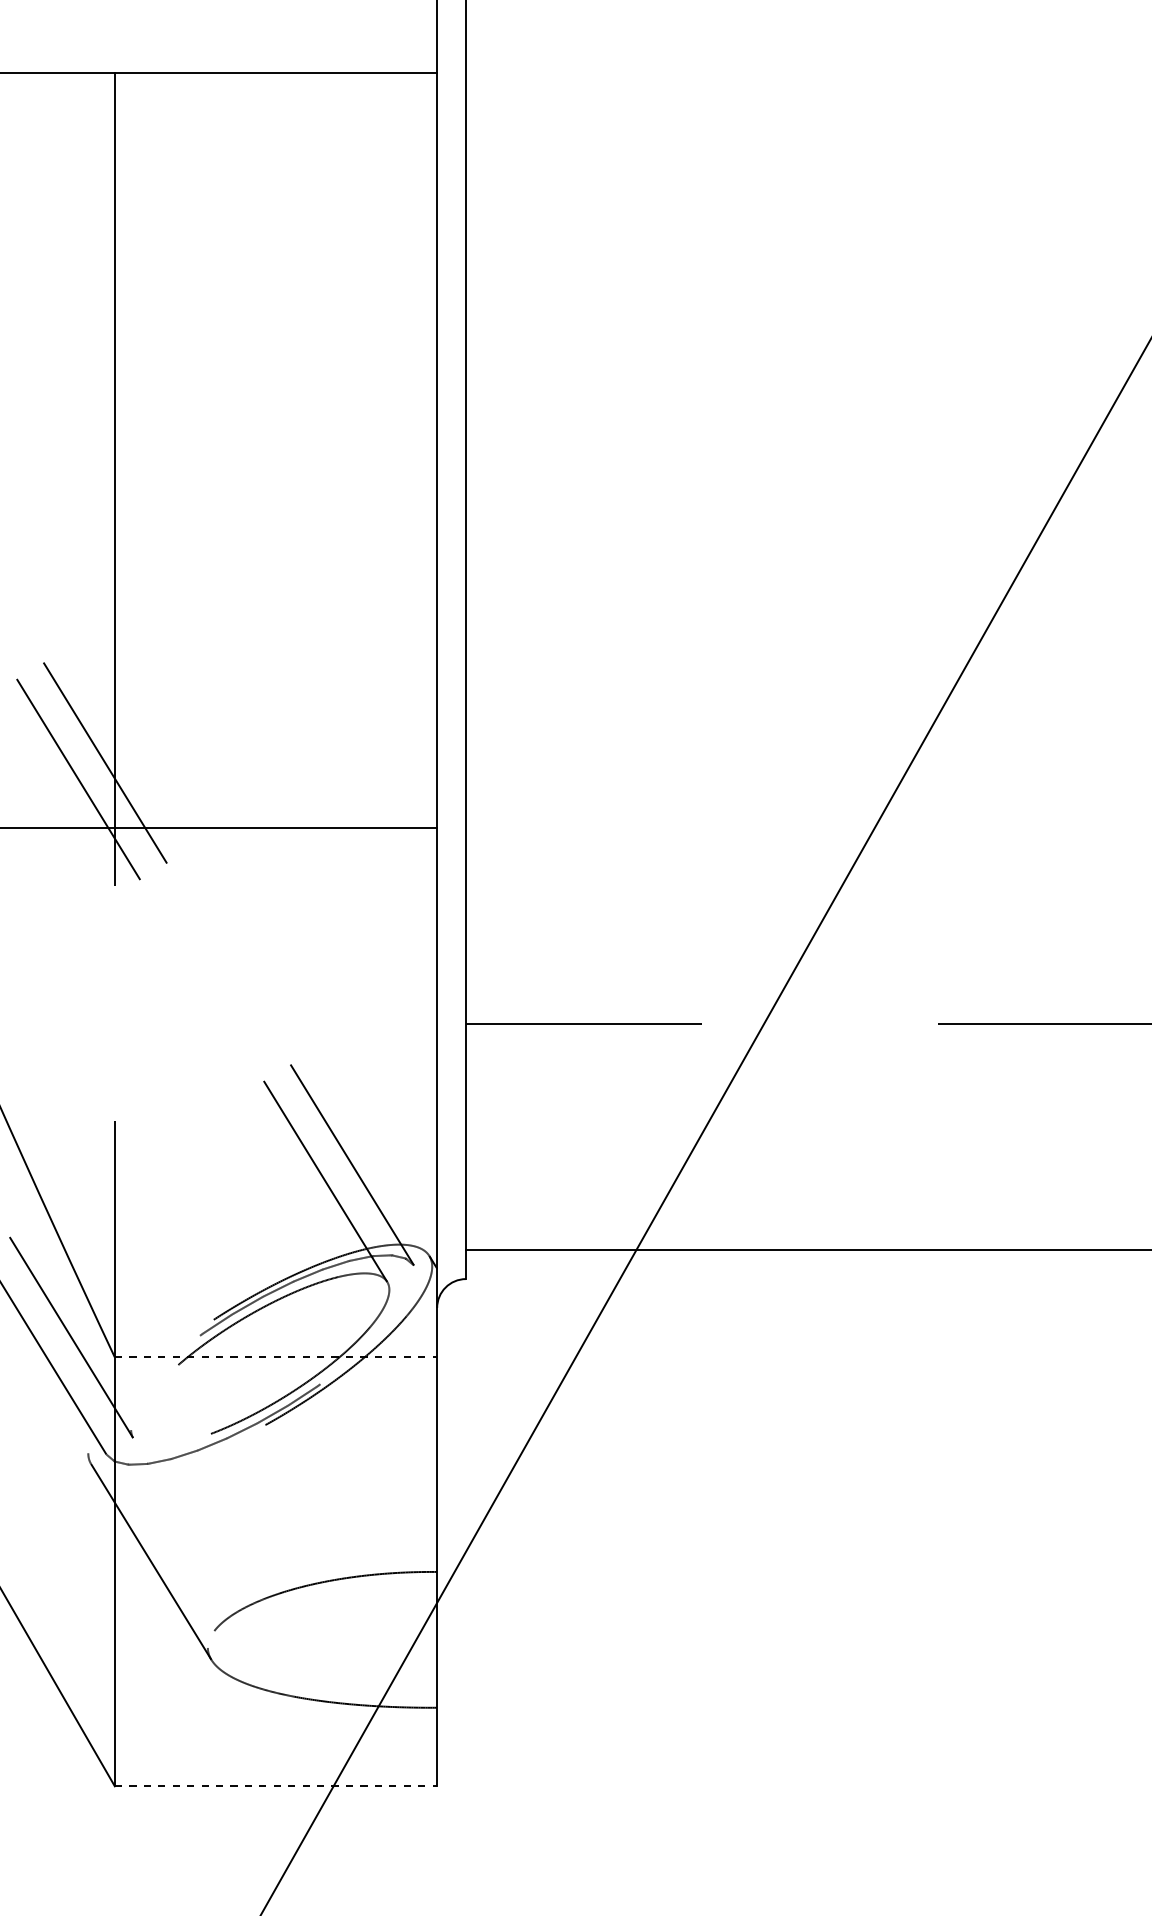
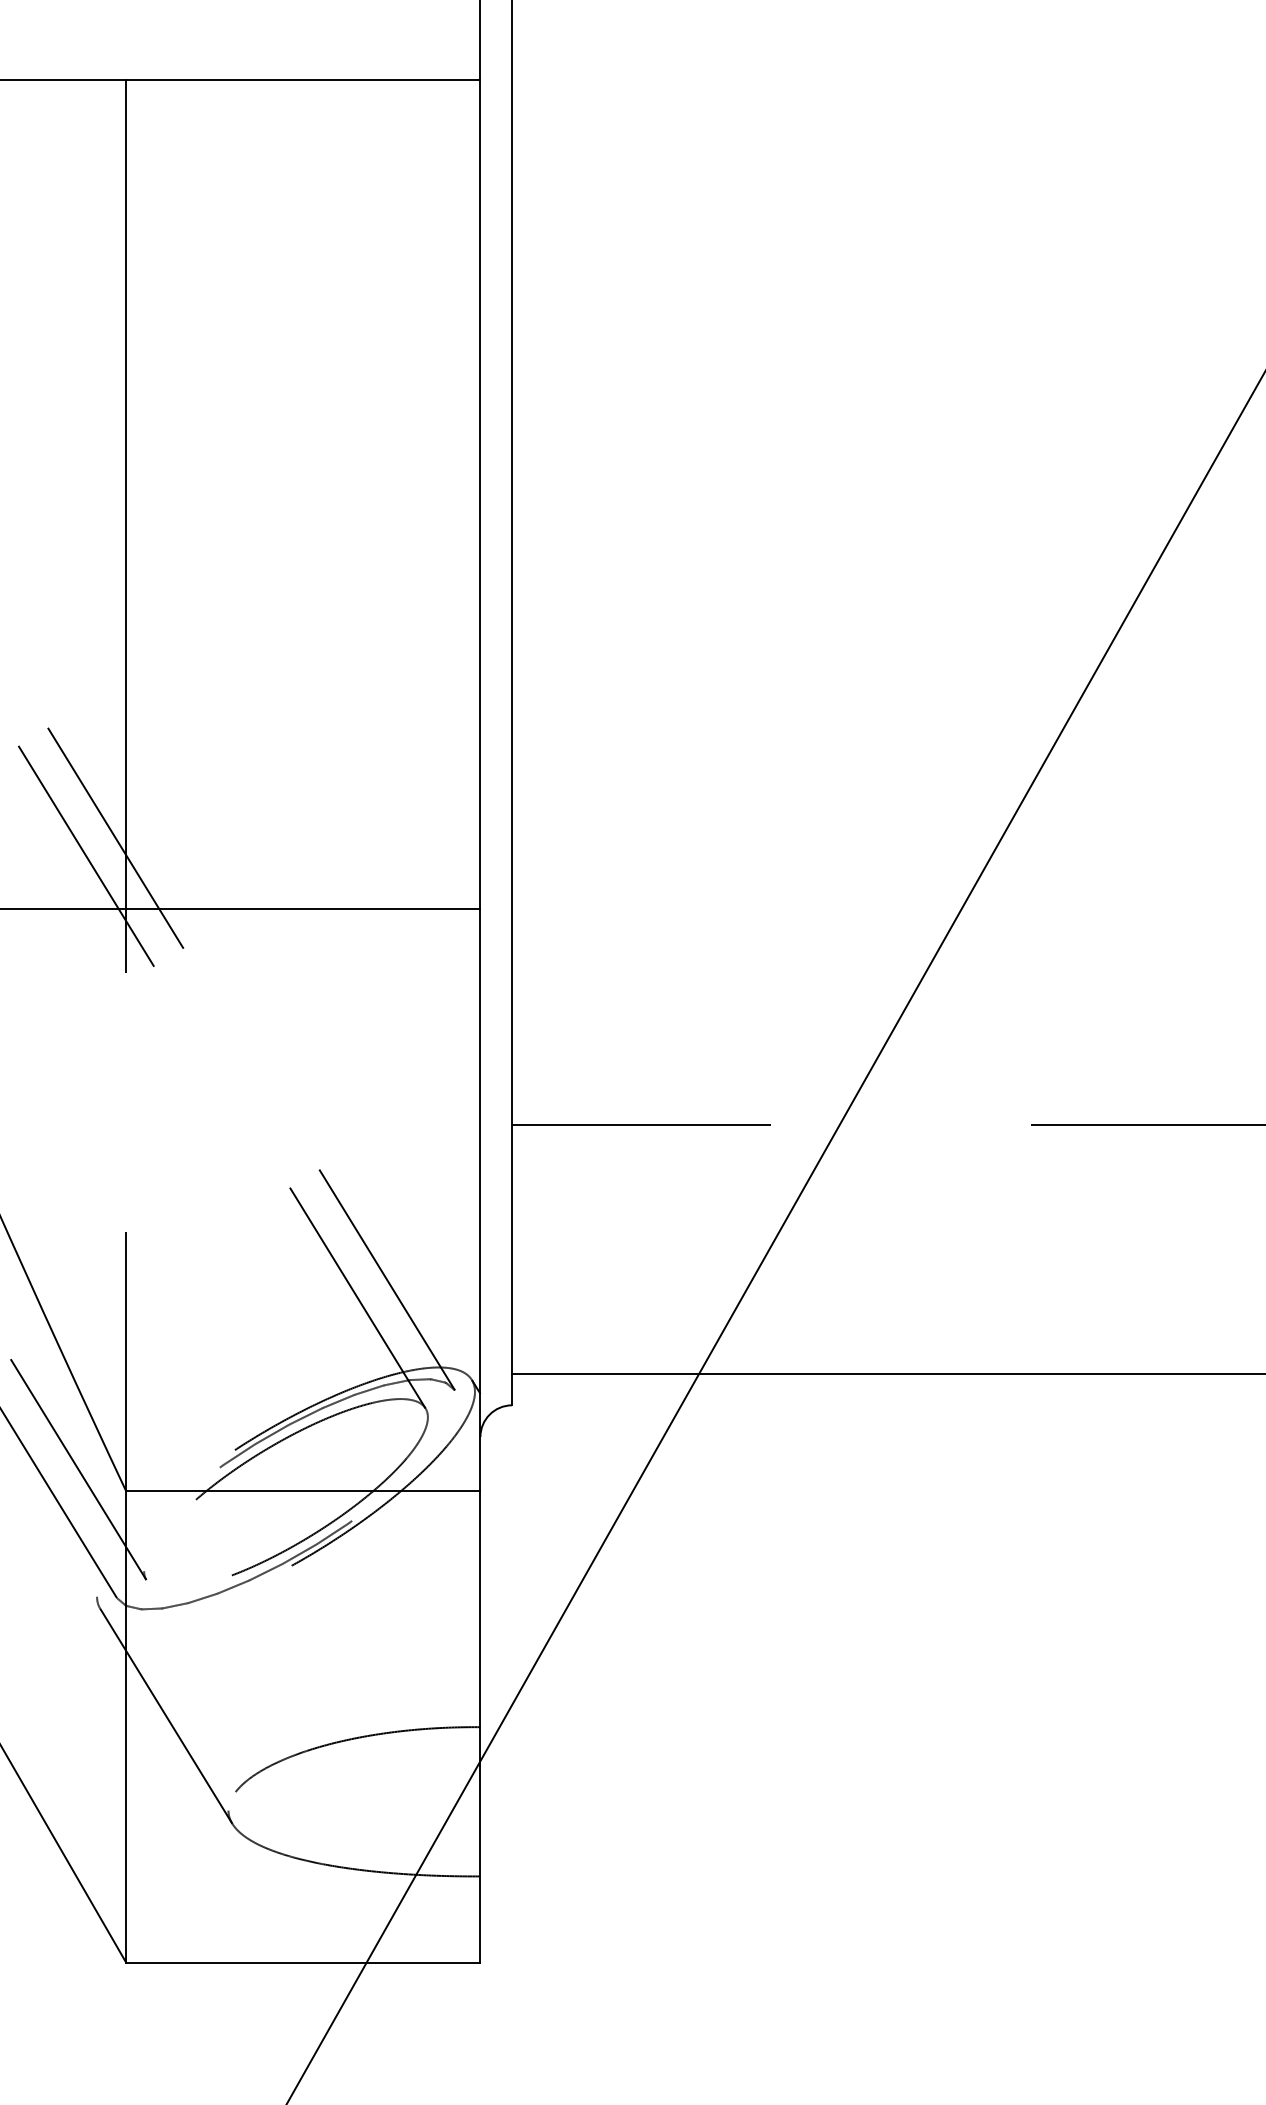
line: (276, 1357) -> (303, 1491), dashed -> solid
line: (276, 1786) -> (303, 1962), dashed -> solid

